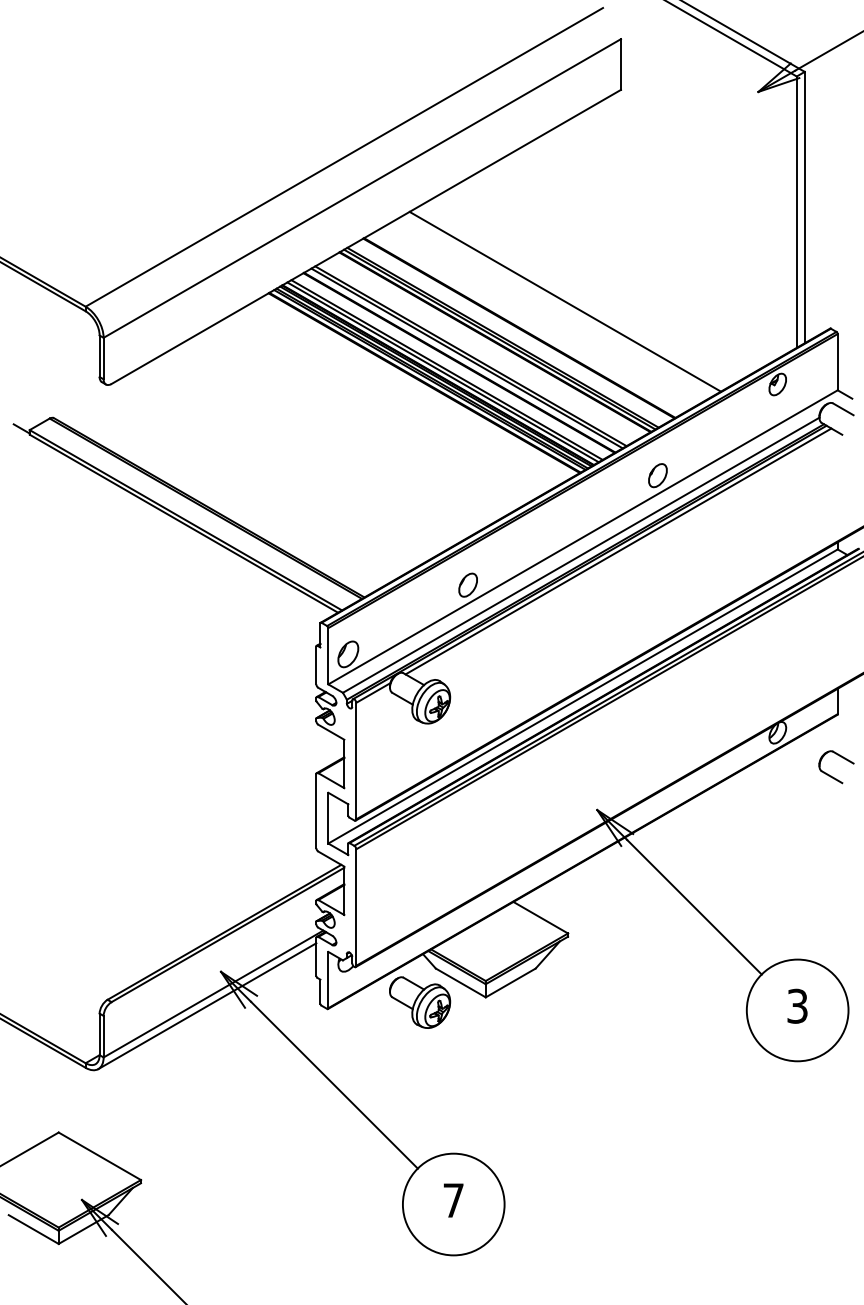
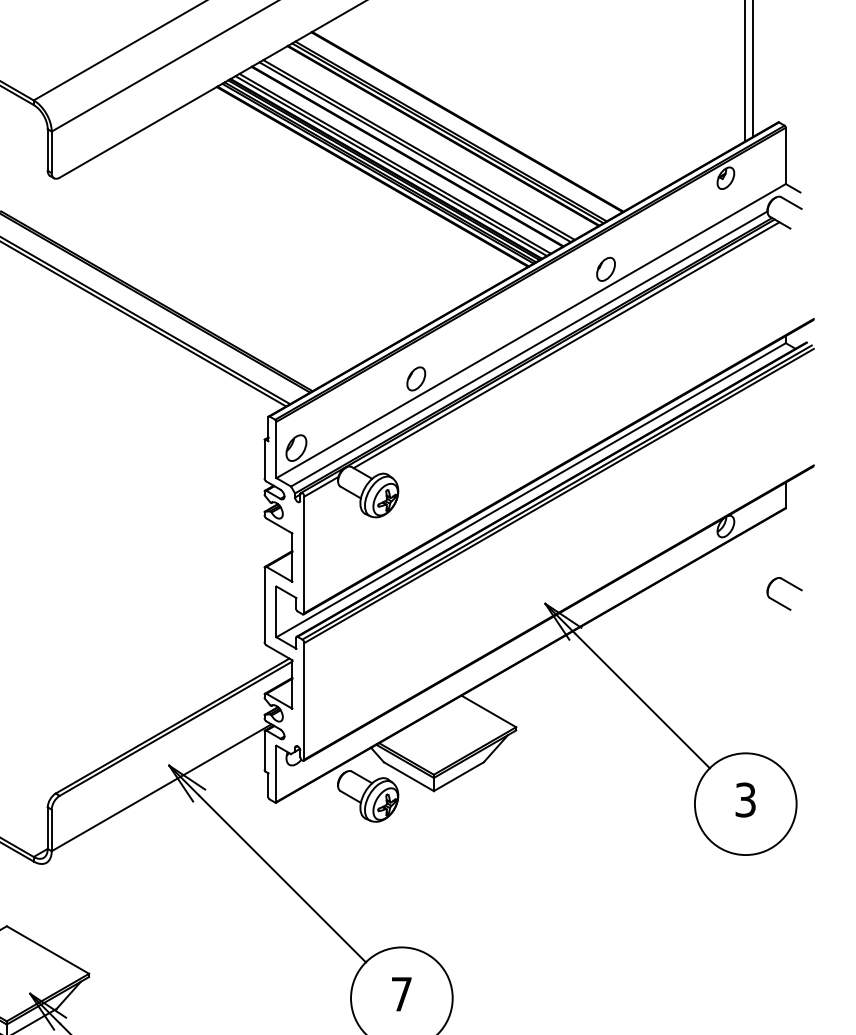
line: (564, 301) -> (512, 95), removed
part: (831, 775) -> (779, 602), moved
line: (207, 1006) -> (155, 800), removed

